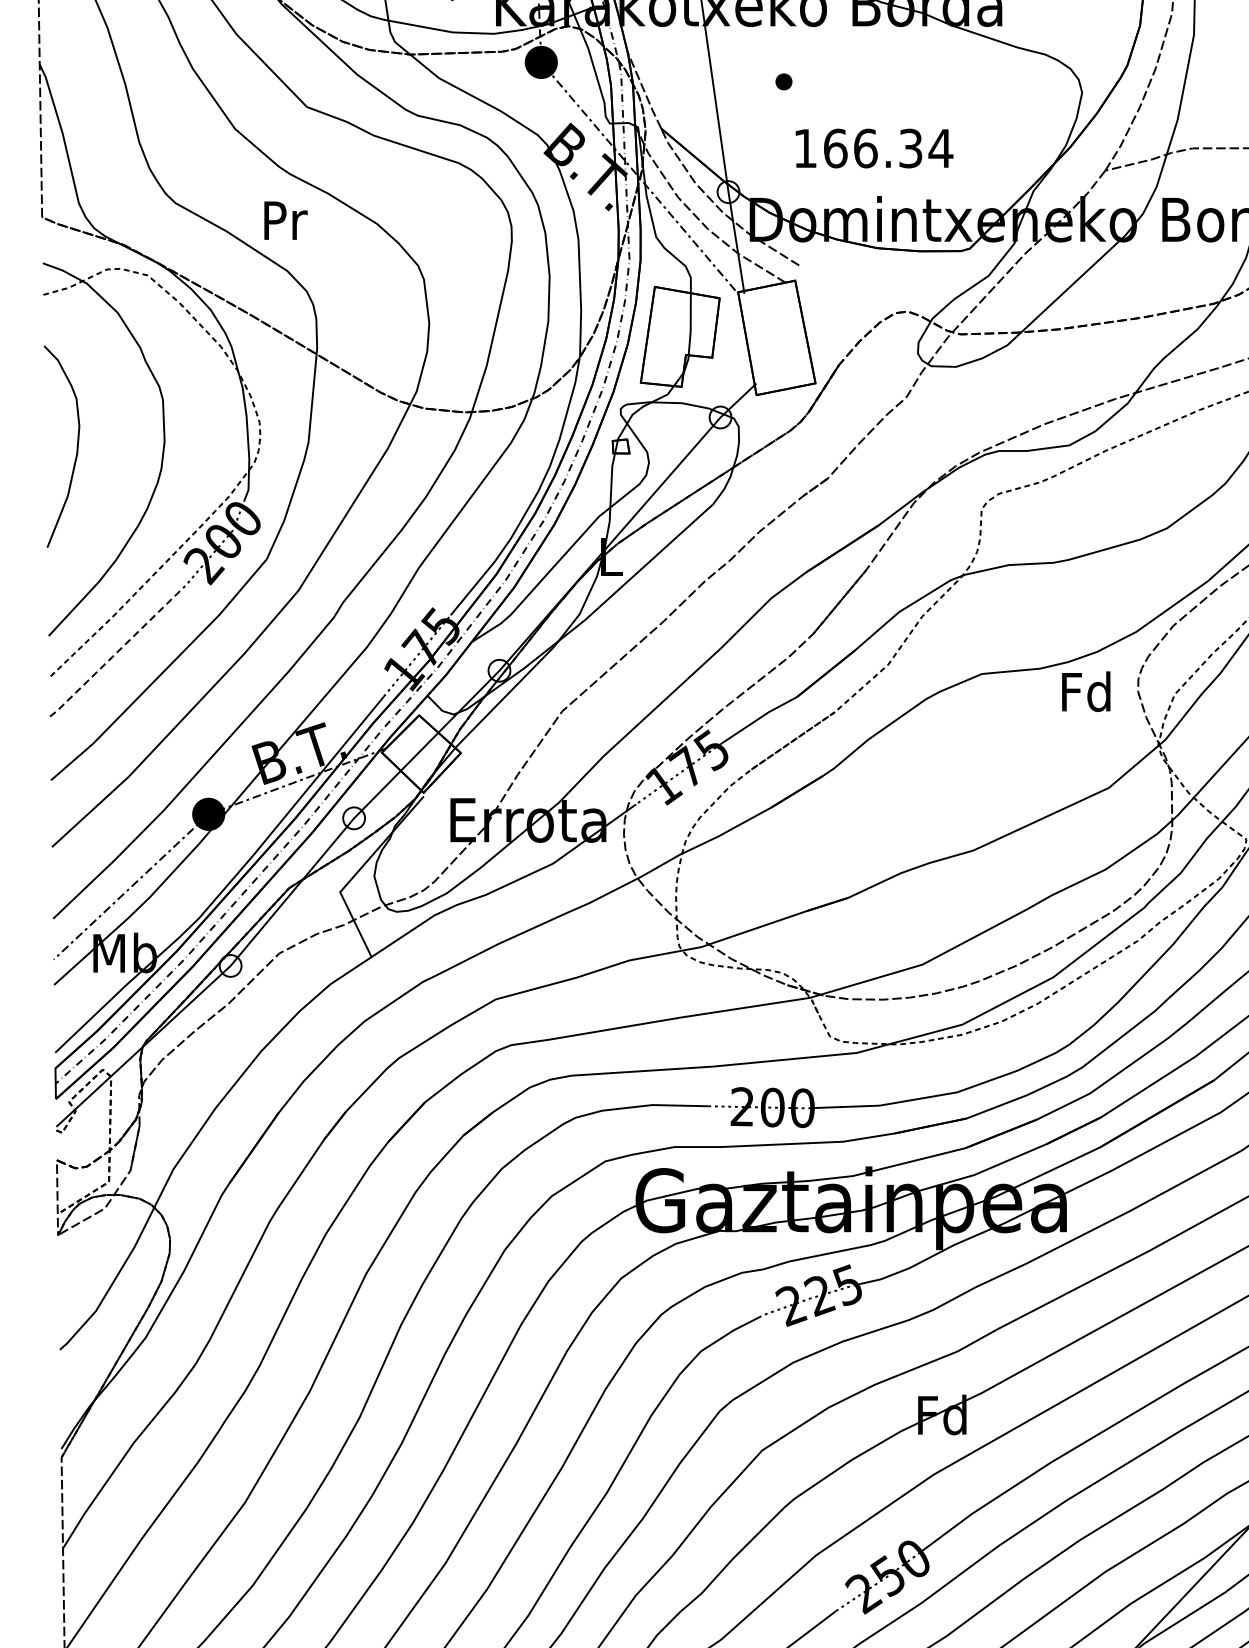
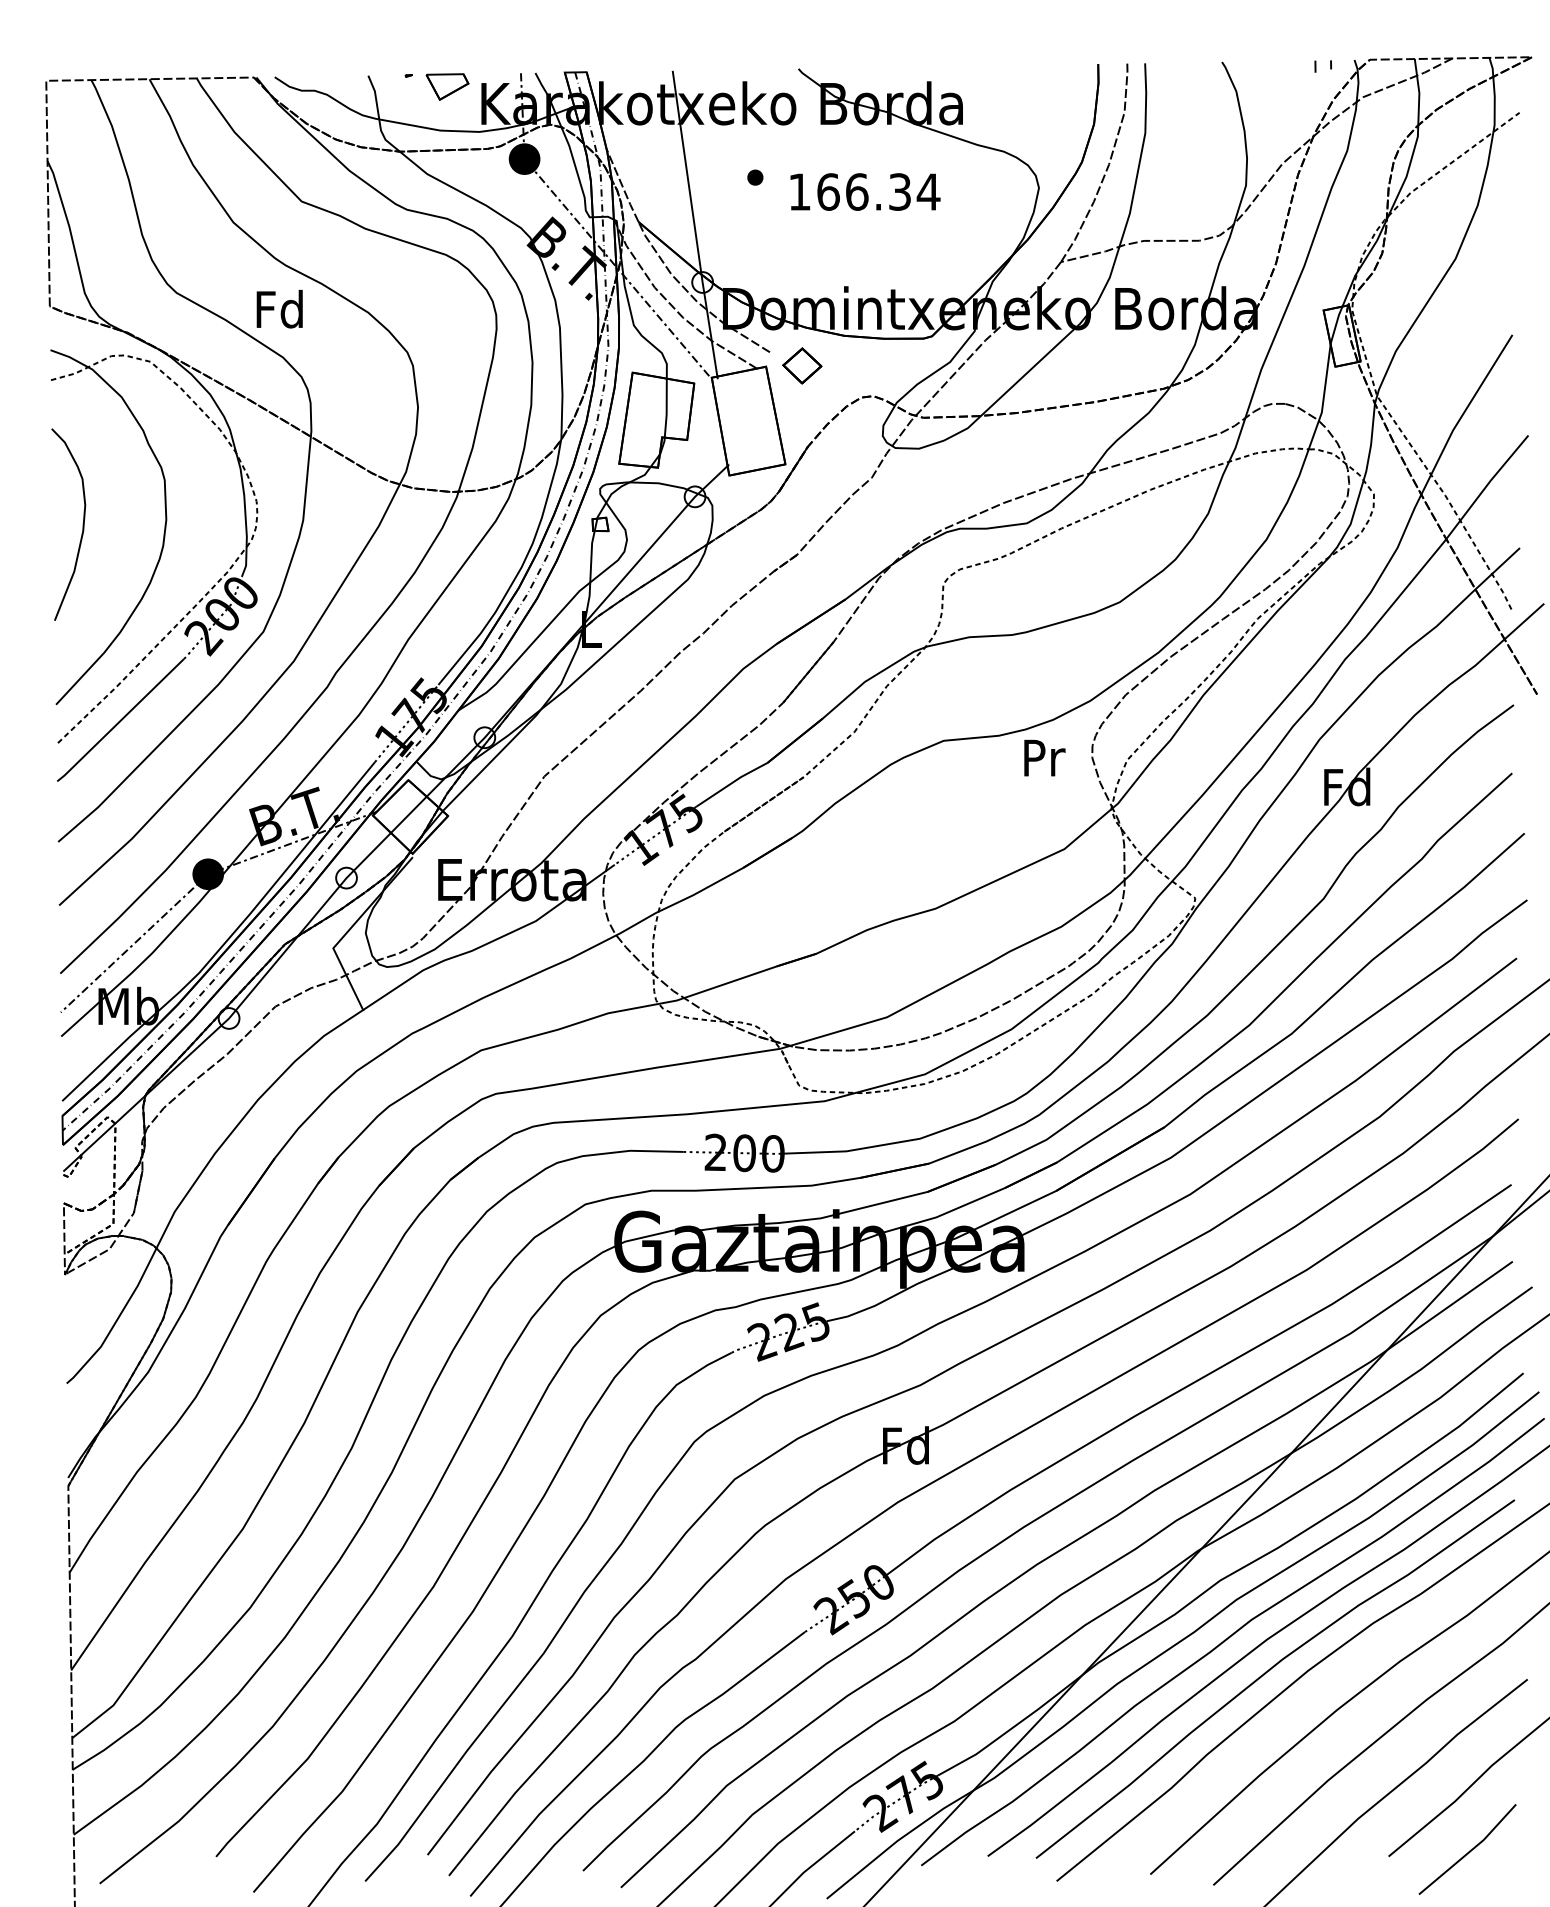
text: (874, 147) -> (865, 191), moved
text: (283, 219) -> (279, 308), Pr -> Fd
part: (833, 279) -> (802, 365), added
line: (116, 653) -> (120, 721), dashed -> solid
text: (1085, 691) -> (1042, 757), Fd -> Pr

